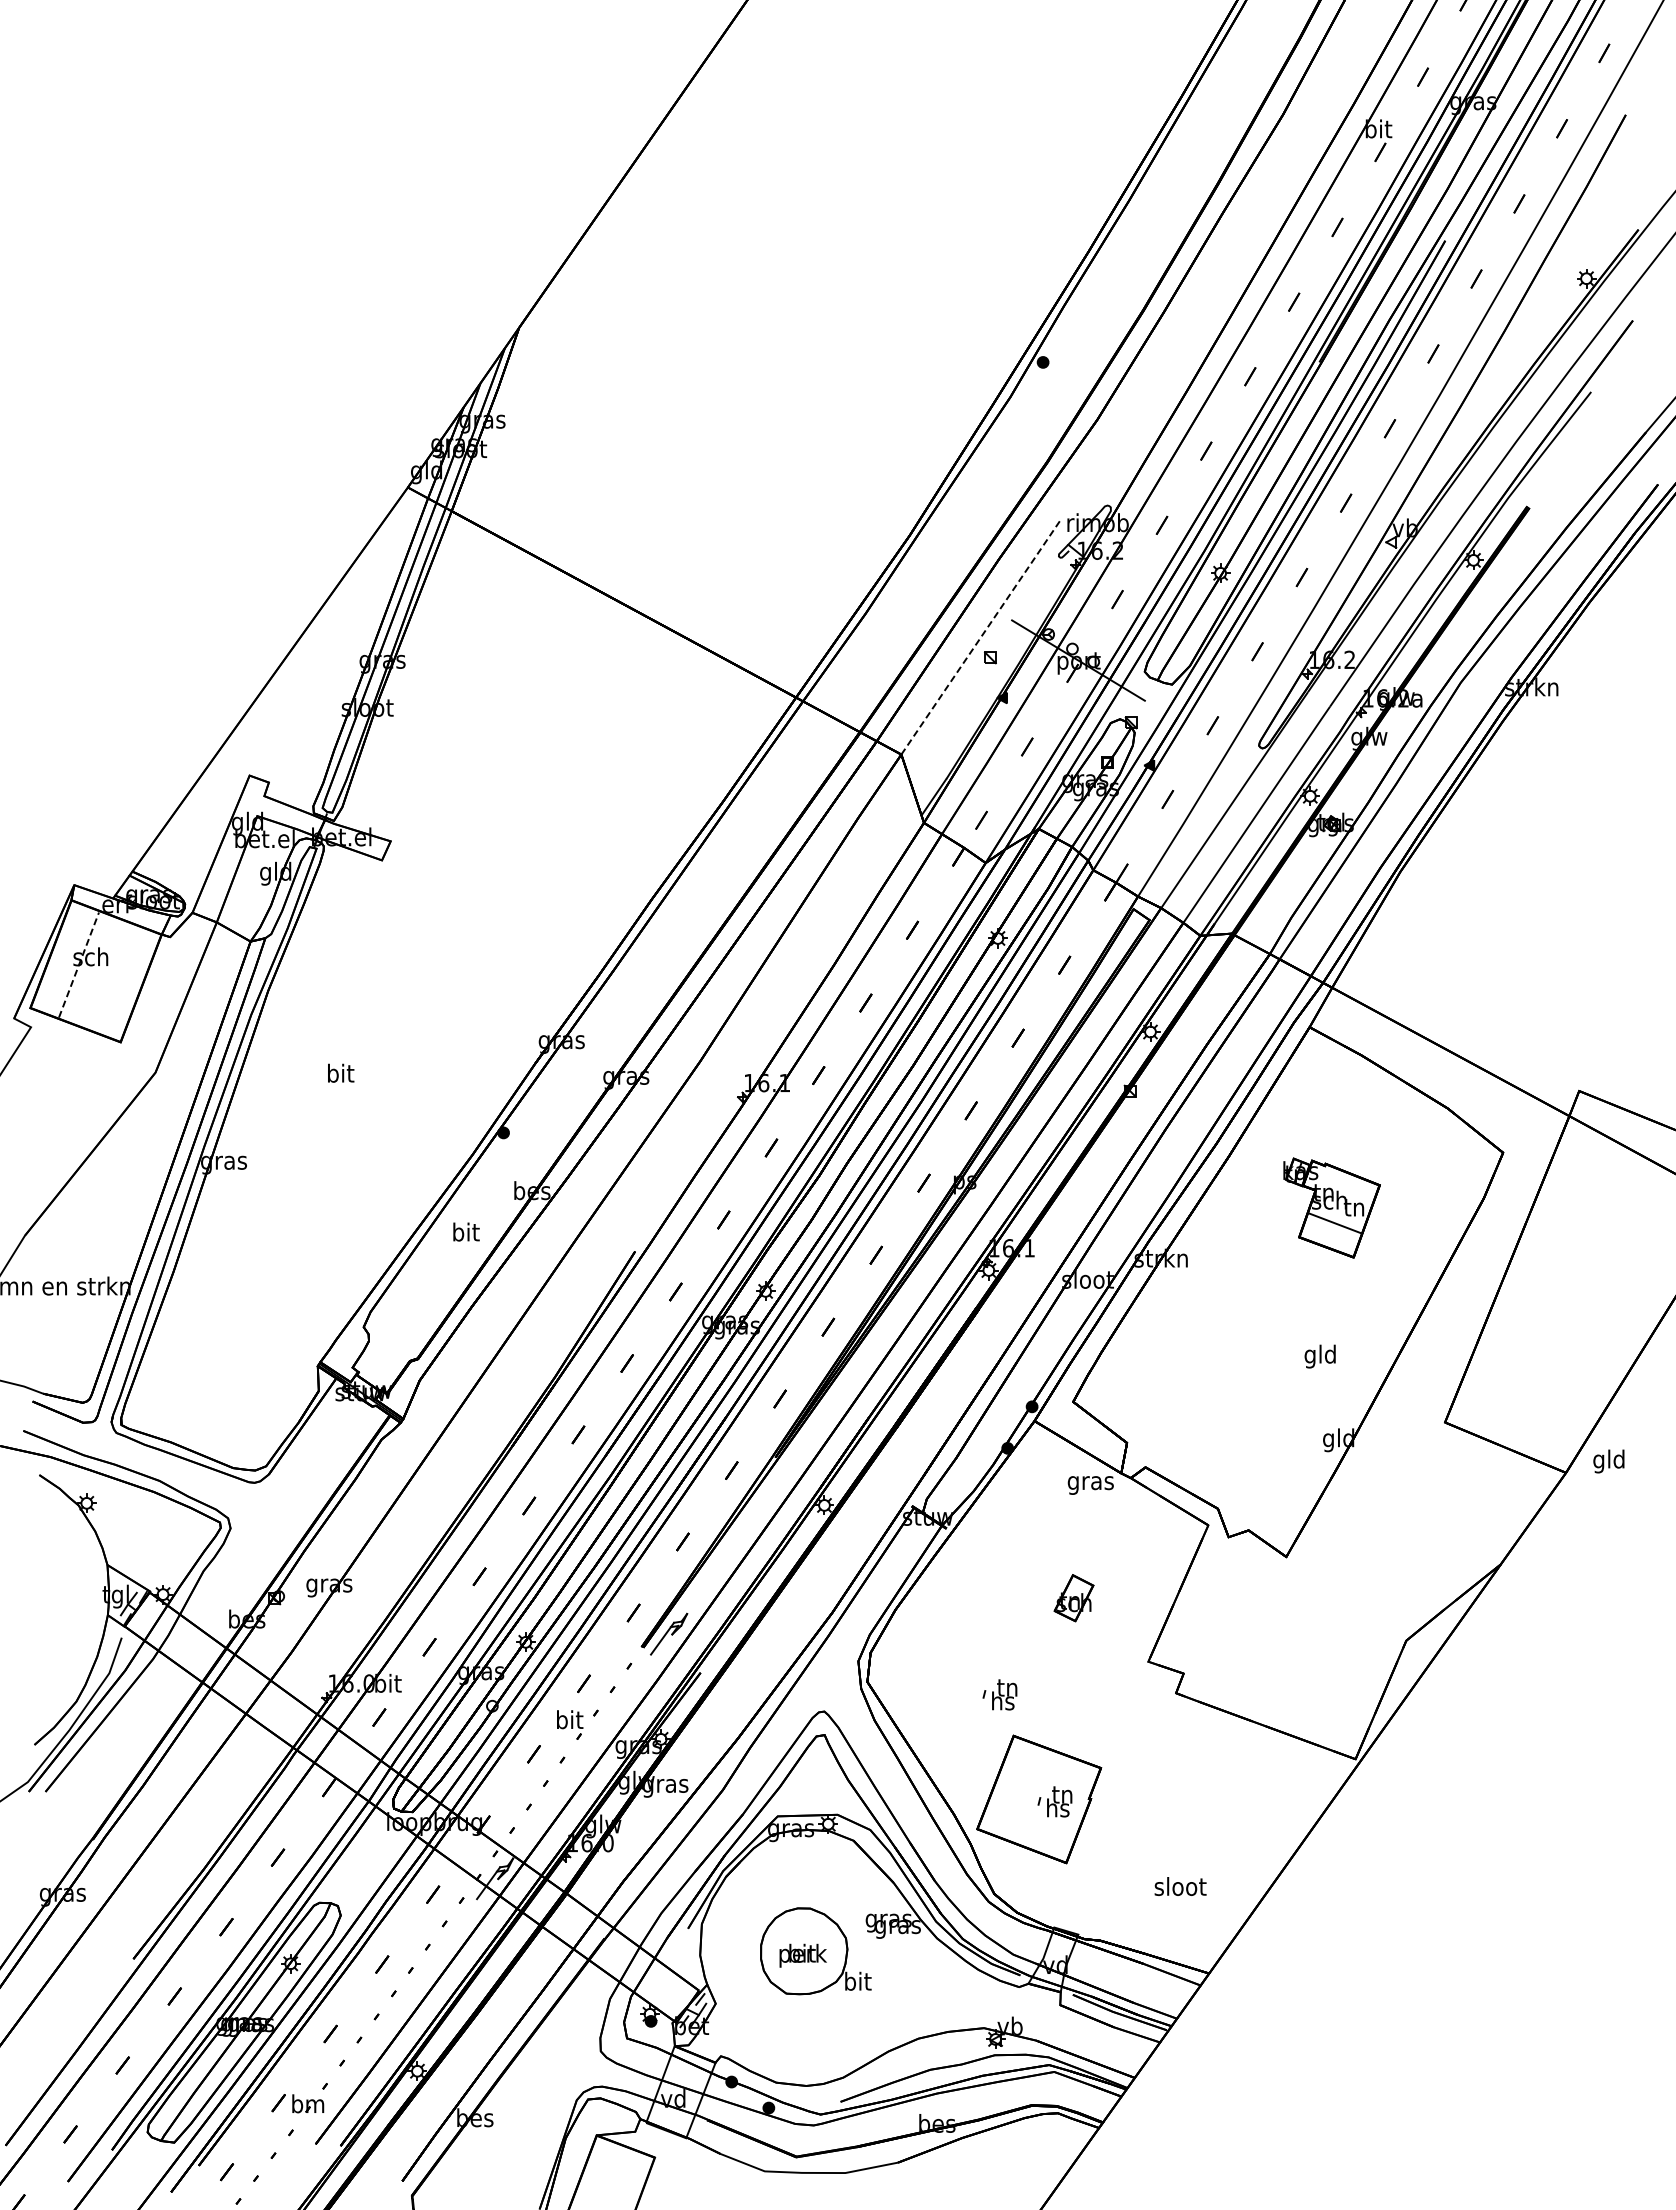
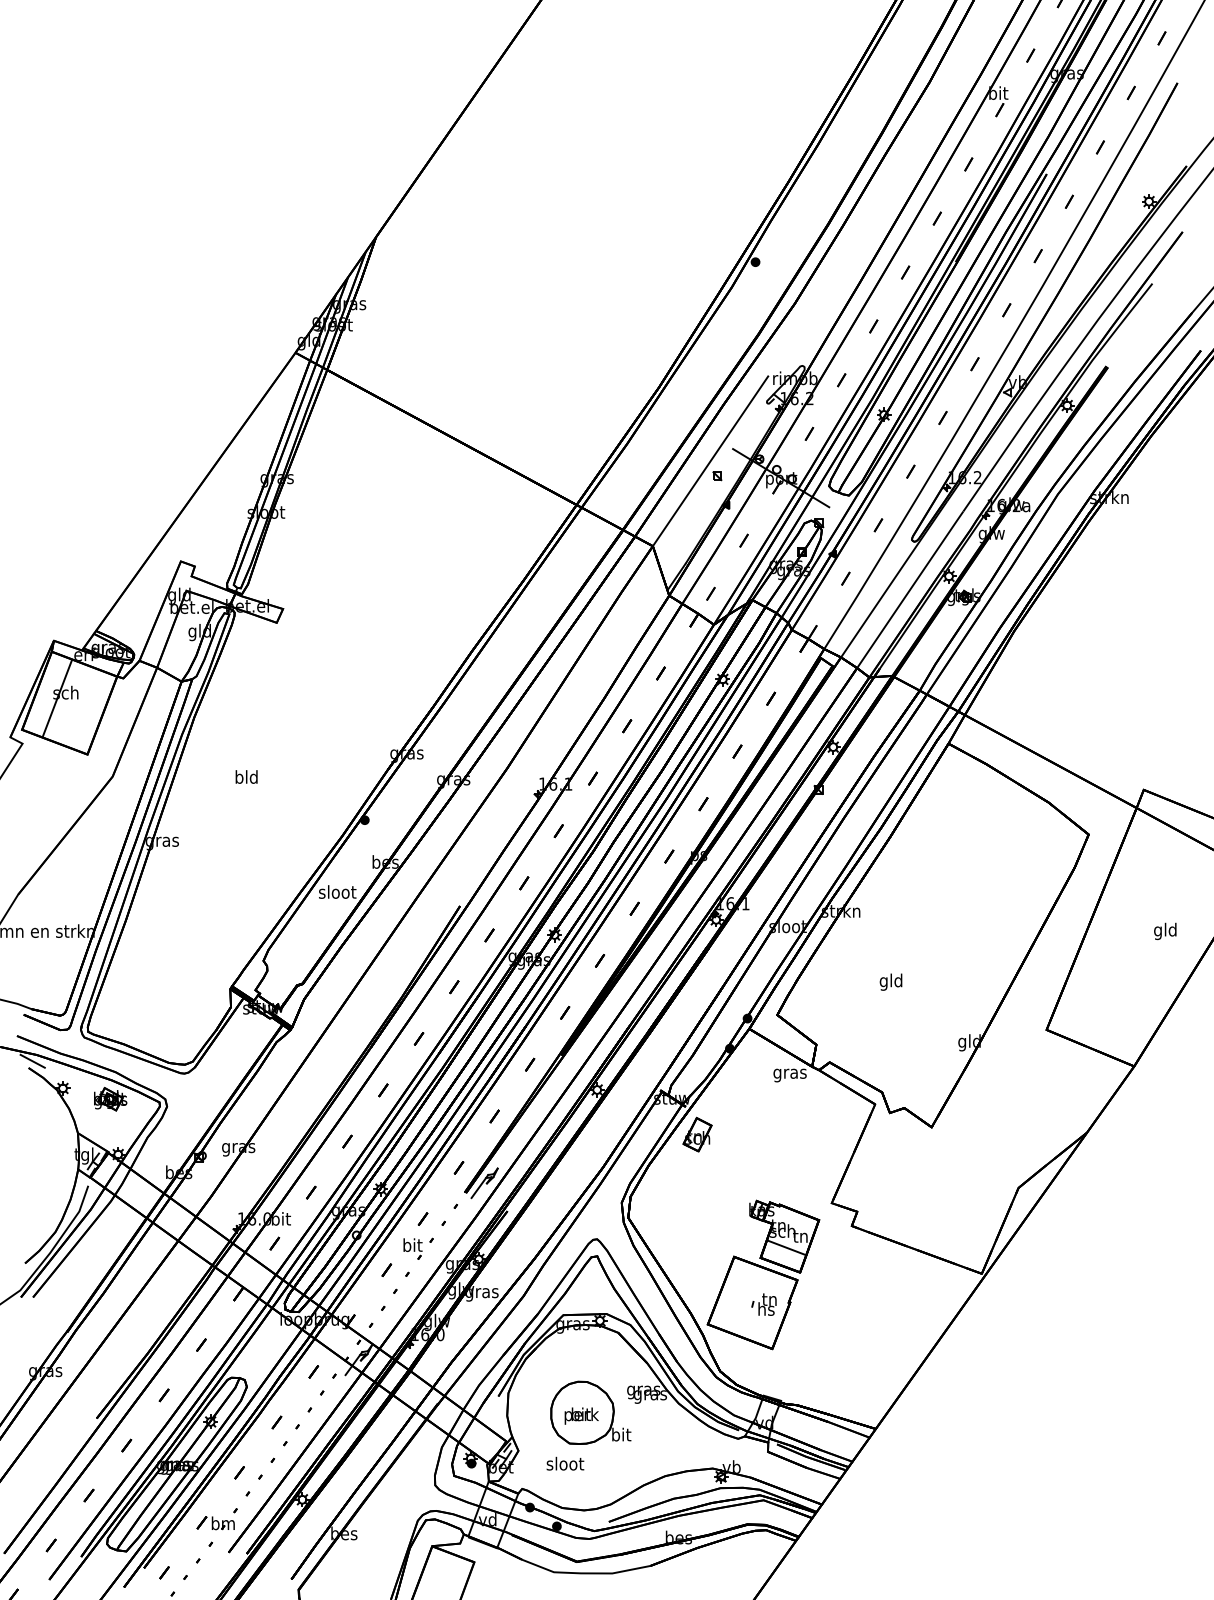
line: (980, 637) -> (710, 461), dashed -> solid
line: (79, 964) -> (57, 698), dashed -> solid
text: (340, 1072) -> (246, 776), bit -> bld
part: (1331, 1207) -> (784, 1236), moved
text: (466, 1231) -> (337, 891), bit -> sloot
text: (1319, 1356) -> (890, 982), moved
text: (1608, 1461) -> (1164, 931), moved
line: (44, 1465) -> (32, 1061), added
part: (152, 1517) -> (110, 1098), added
part: (1073, 1598) -> (697, 1134), moved
part: (999, 1694) -> (723, 1226), removed
text: (1180, 1886) -> (565, 1463), moved

